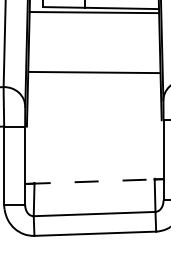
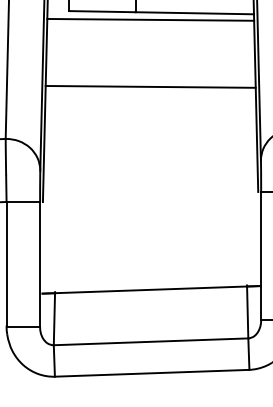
line: (94, 72) -> (150, 86), moved
line: (91, 181) -> (146, 289), dashed -> solid

